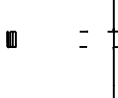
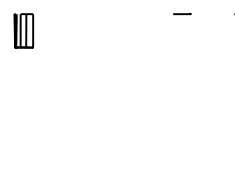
part: (83, 46) -> (181, 46), removed

